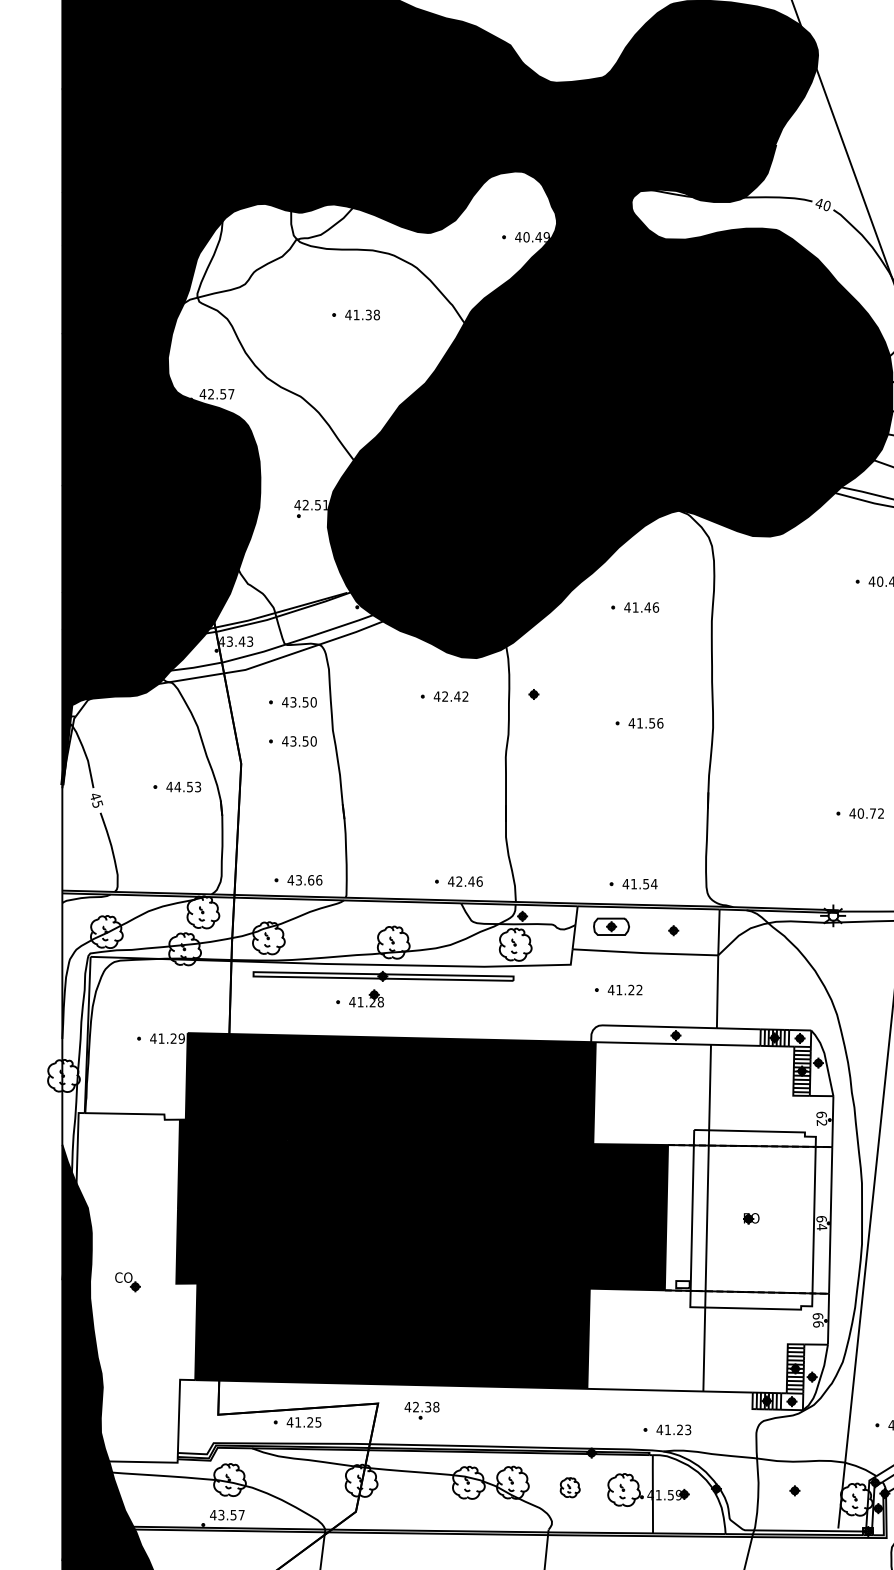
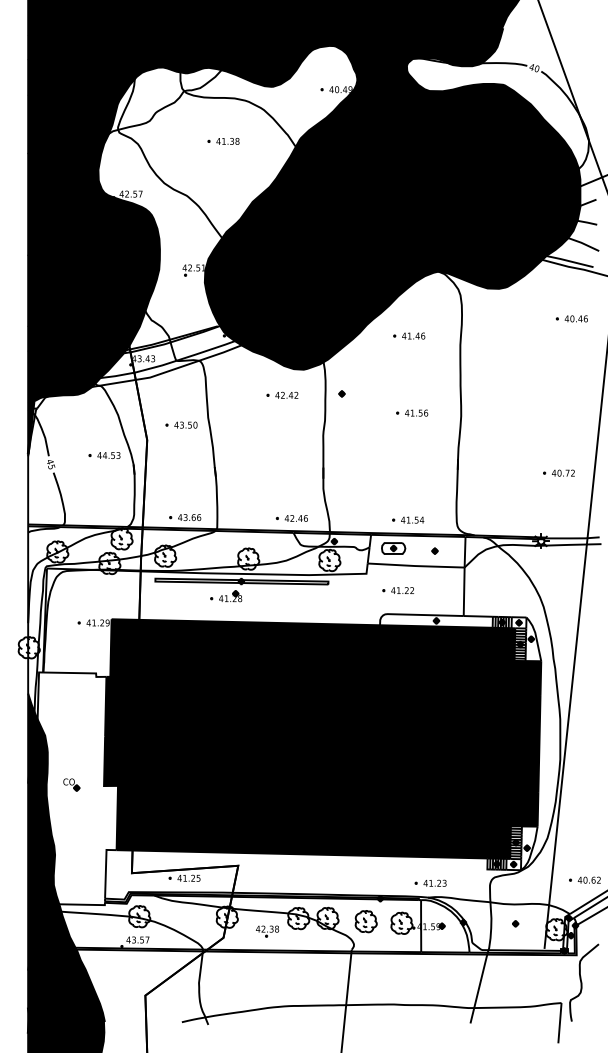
part: (292, 701) -> (181, 398), removed
fill: (710, 1216) -> (459, 741), added
part: (422, 1410) -> (267, 931), moved
part: (569, 1487) -> (365, 921), size x1.67

